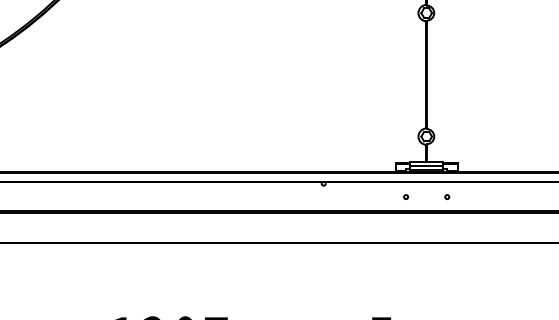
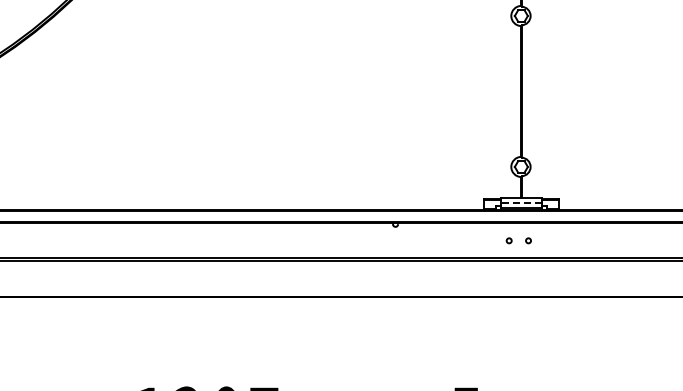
line: (425, 165) -> (520, 202), solid -> dashed
circle: (405, 196) -> (508, 240), moved
circle: (447, 196) -> (528, 240), moved

